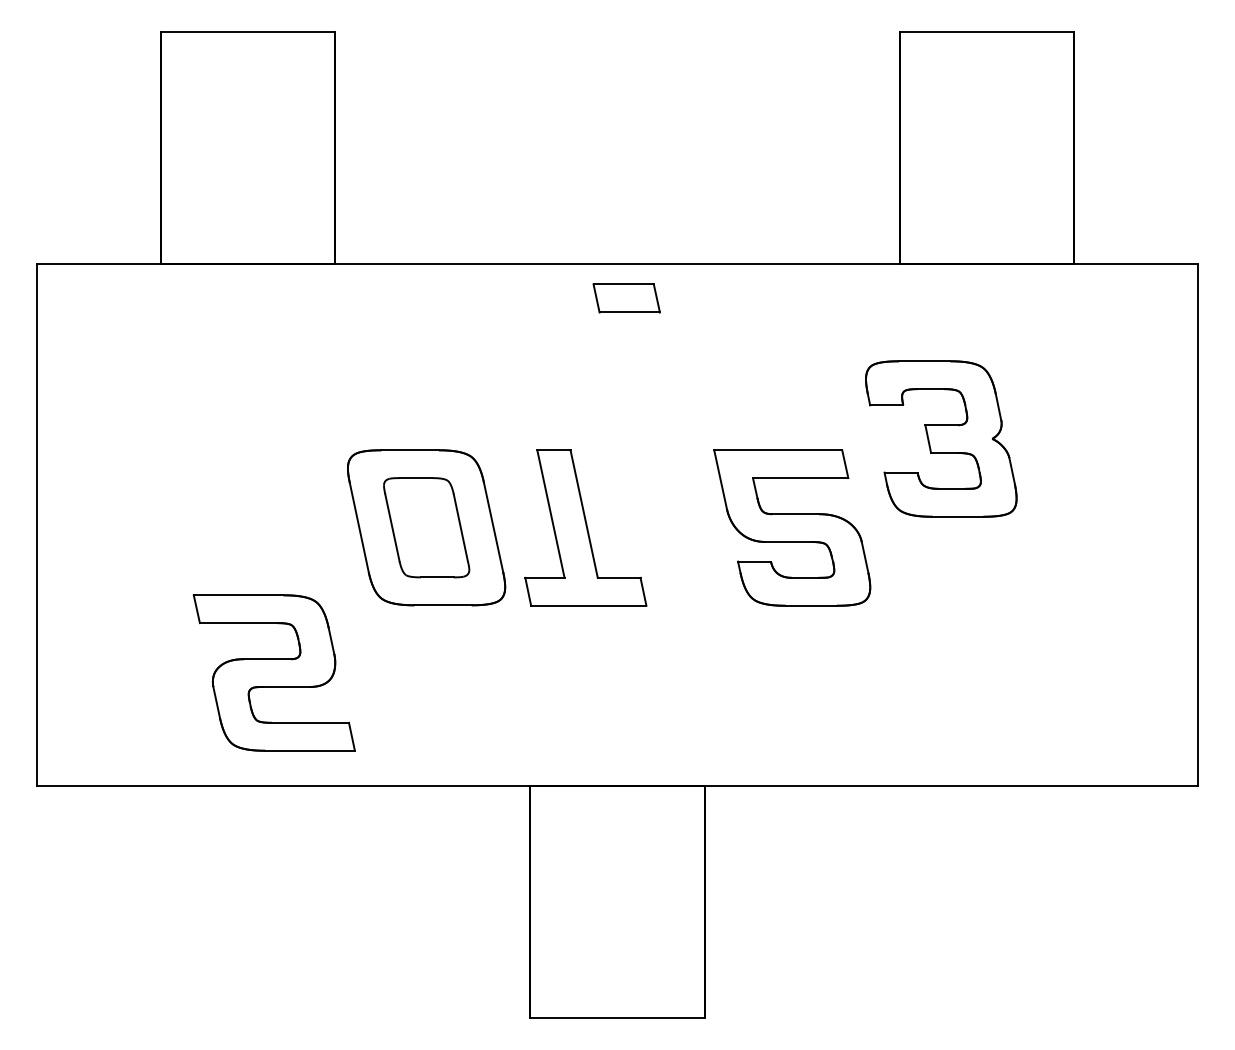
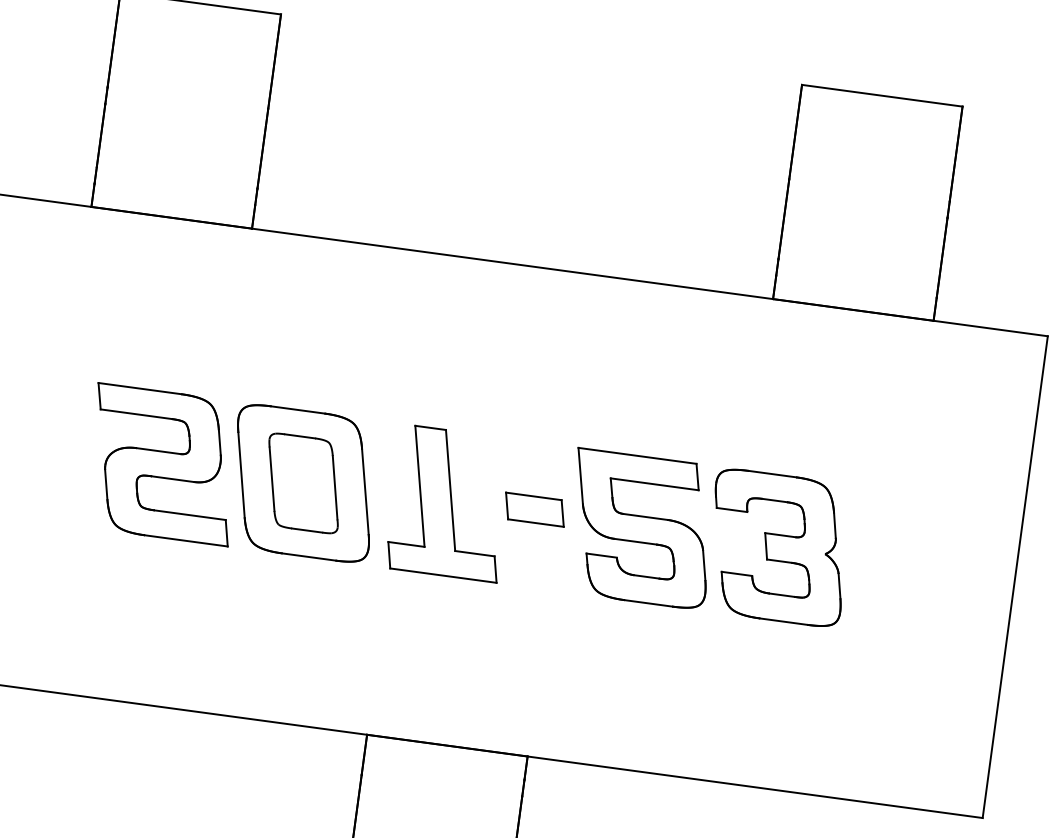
part: (626, 298) -> (534, 509), moved
part: (941, 438) -> (778, 547), moved
part: (273, 672) -> (162, 464), moved

